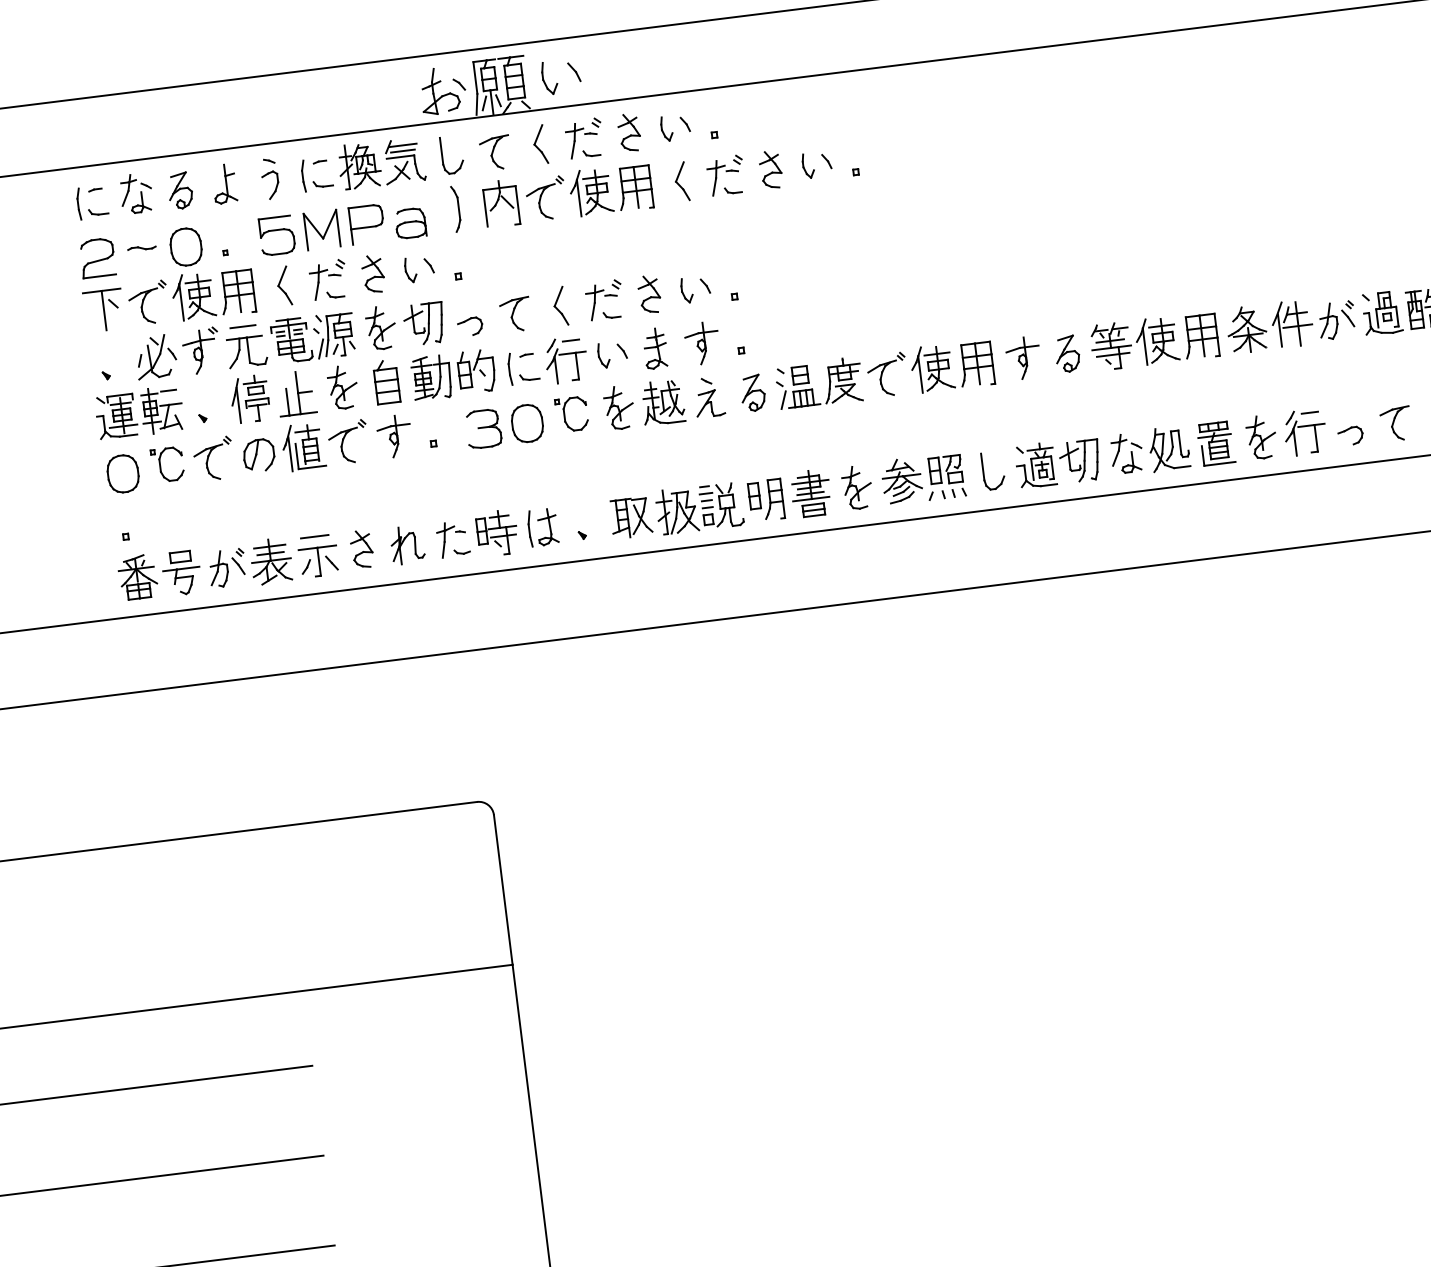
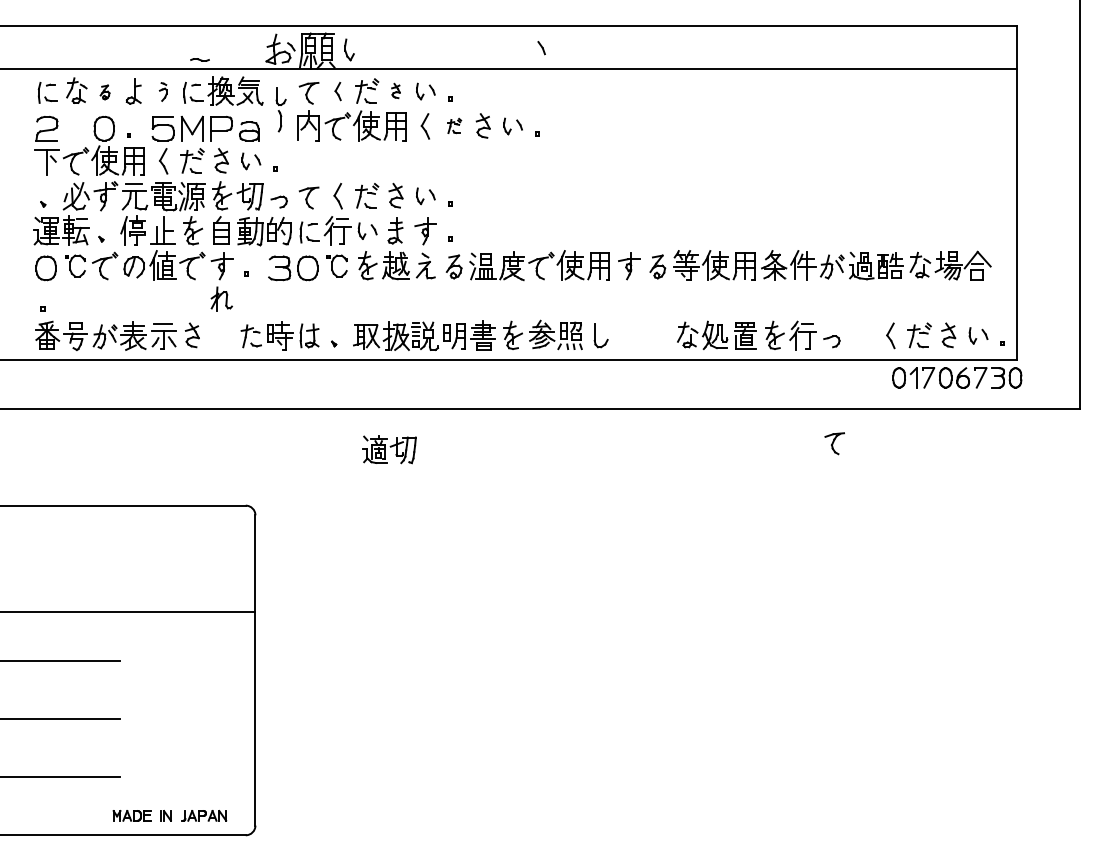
line: (574, 72) -> (541, 48), moved
part: (628, 132) -> (395, 90), size x0.6
part: (539, 144) -> (337, 91), size x0.7
part: (726, 174) -> (454, 125), size x0.6
part: (270, 178) -> (163, 91), size x0.7
part: (454, 183) -> (280, 109), size x0.7
part: (179, 191) -> (104, 92), size x0.6
line: (141, 247) -> (199, 59), moved
part: (1395, 423) -> (834, 443), moved
part: (1058, 462) -> (389, 449), moved
part: (406, 543) -> (221, 298), moved

